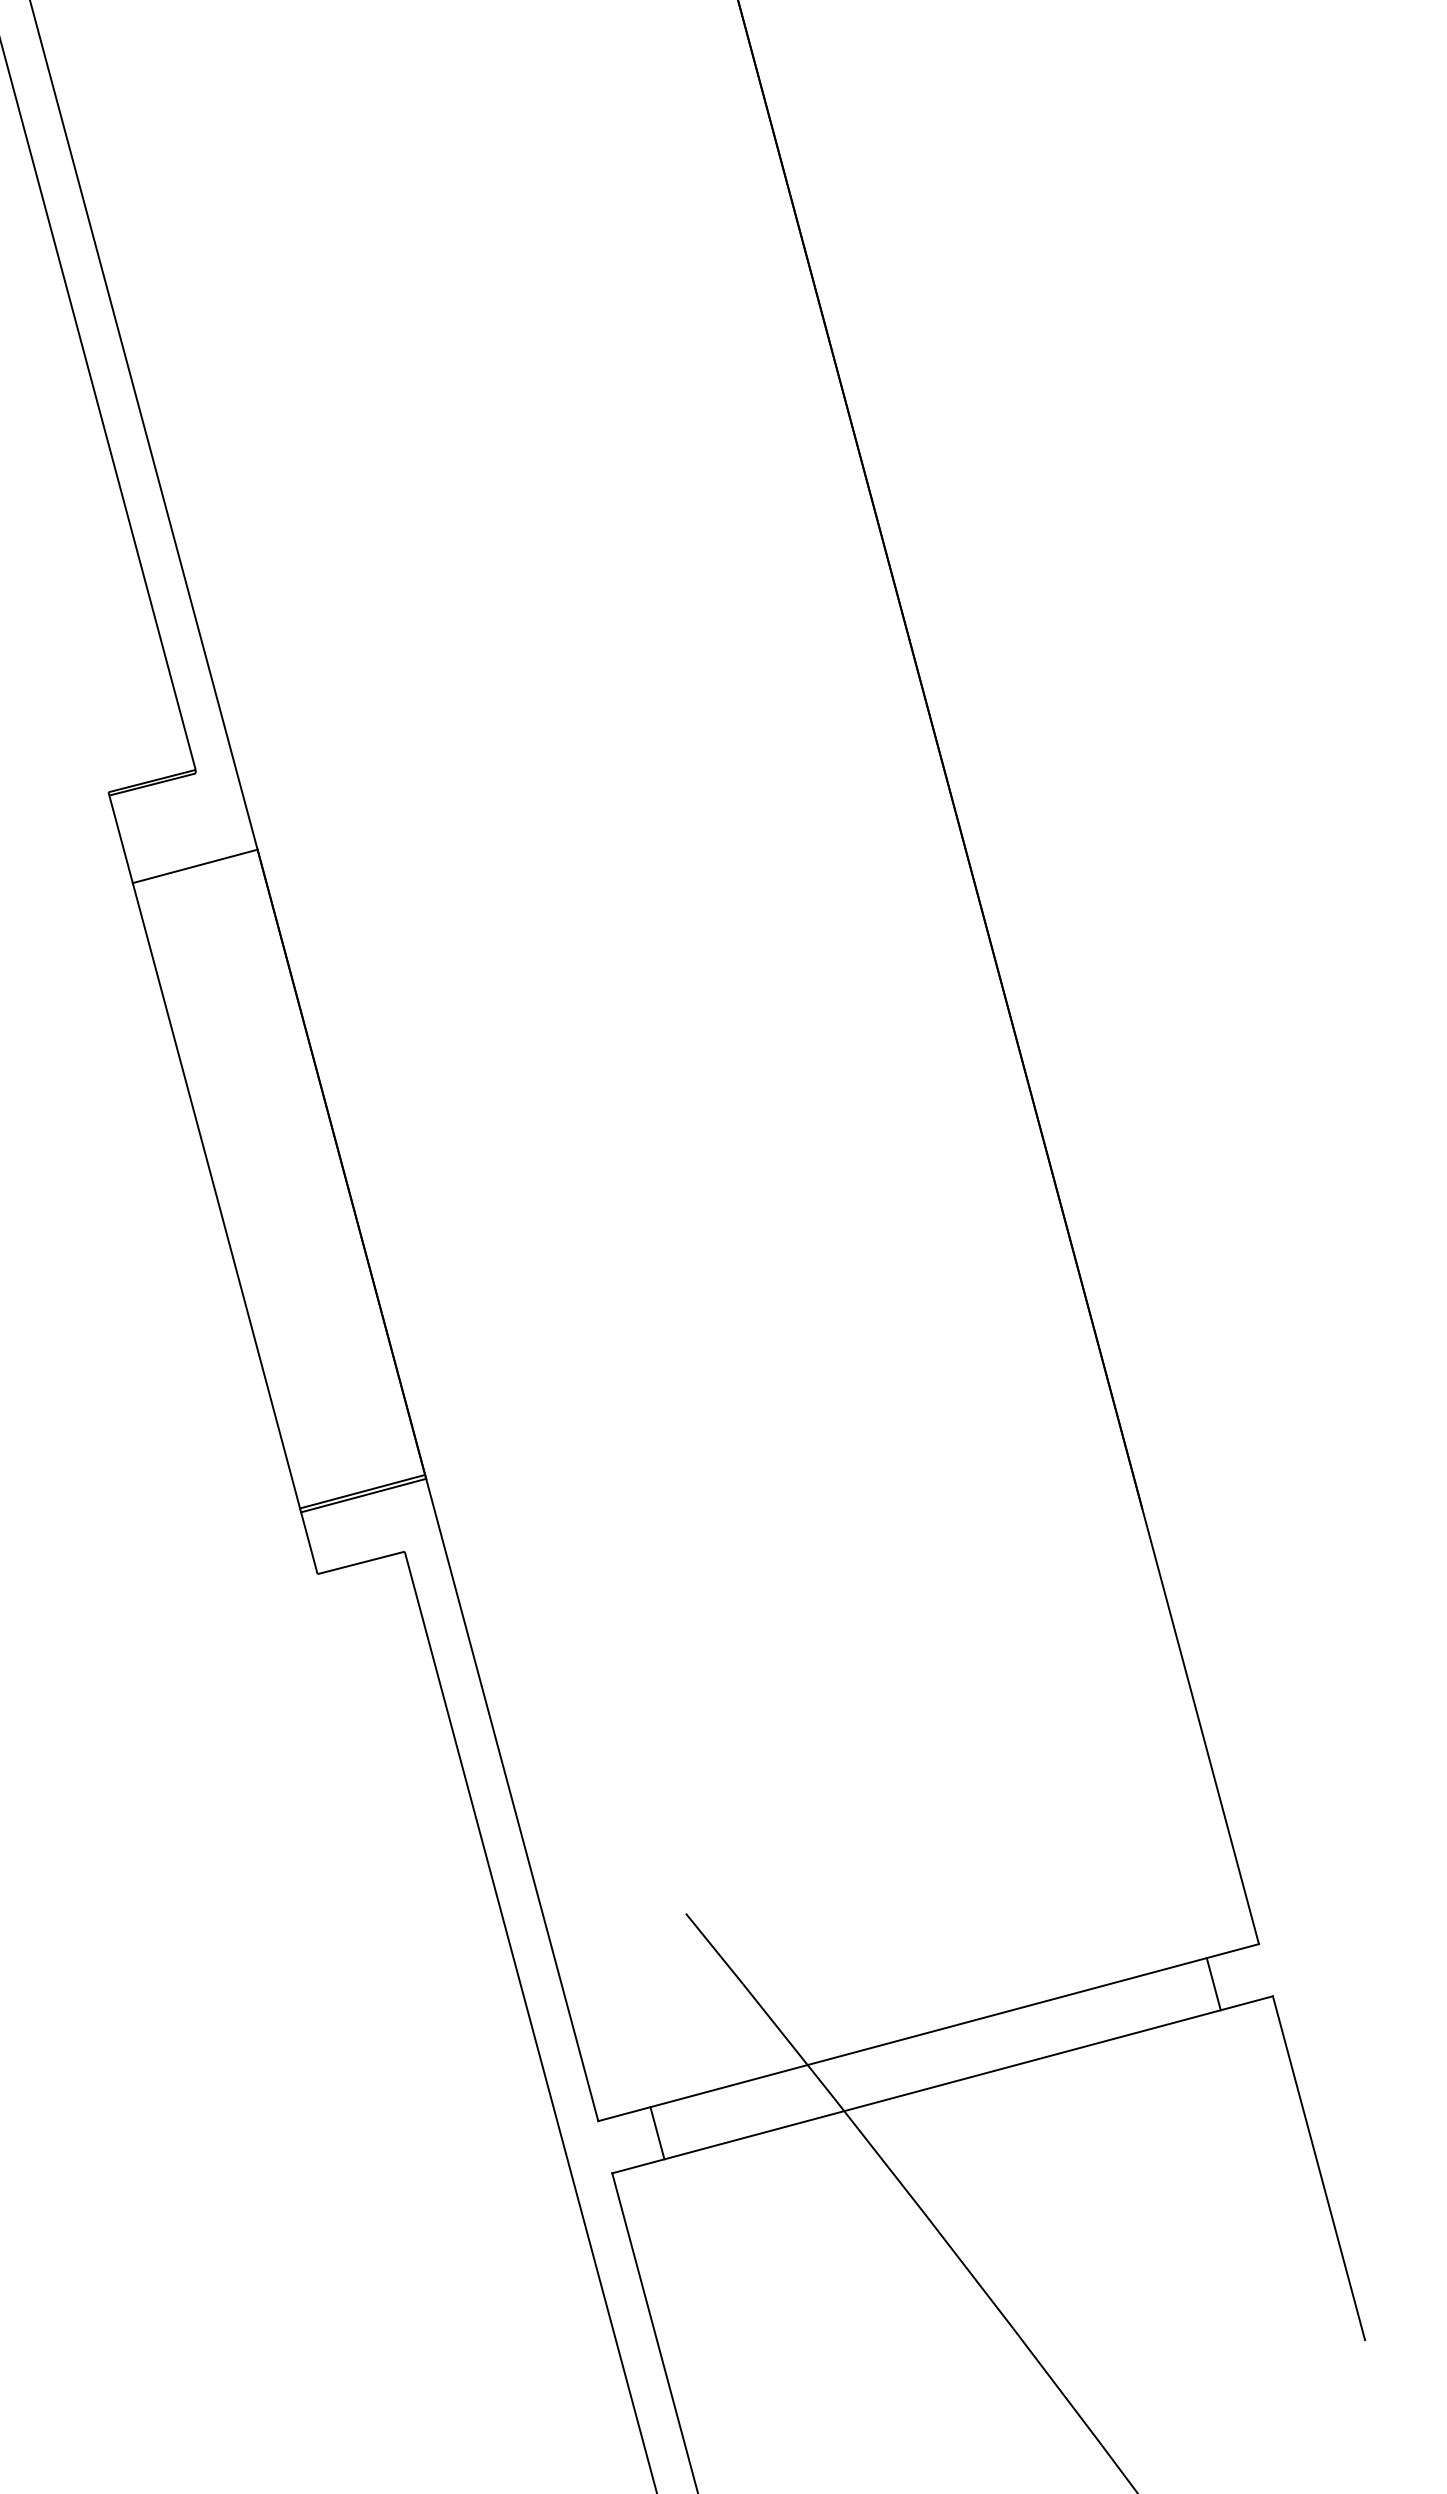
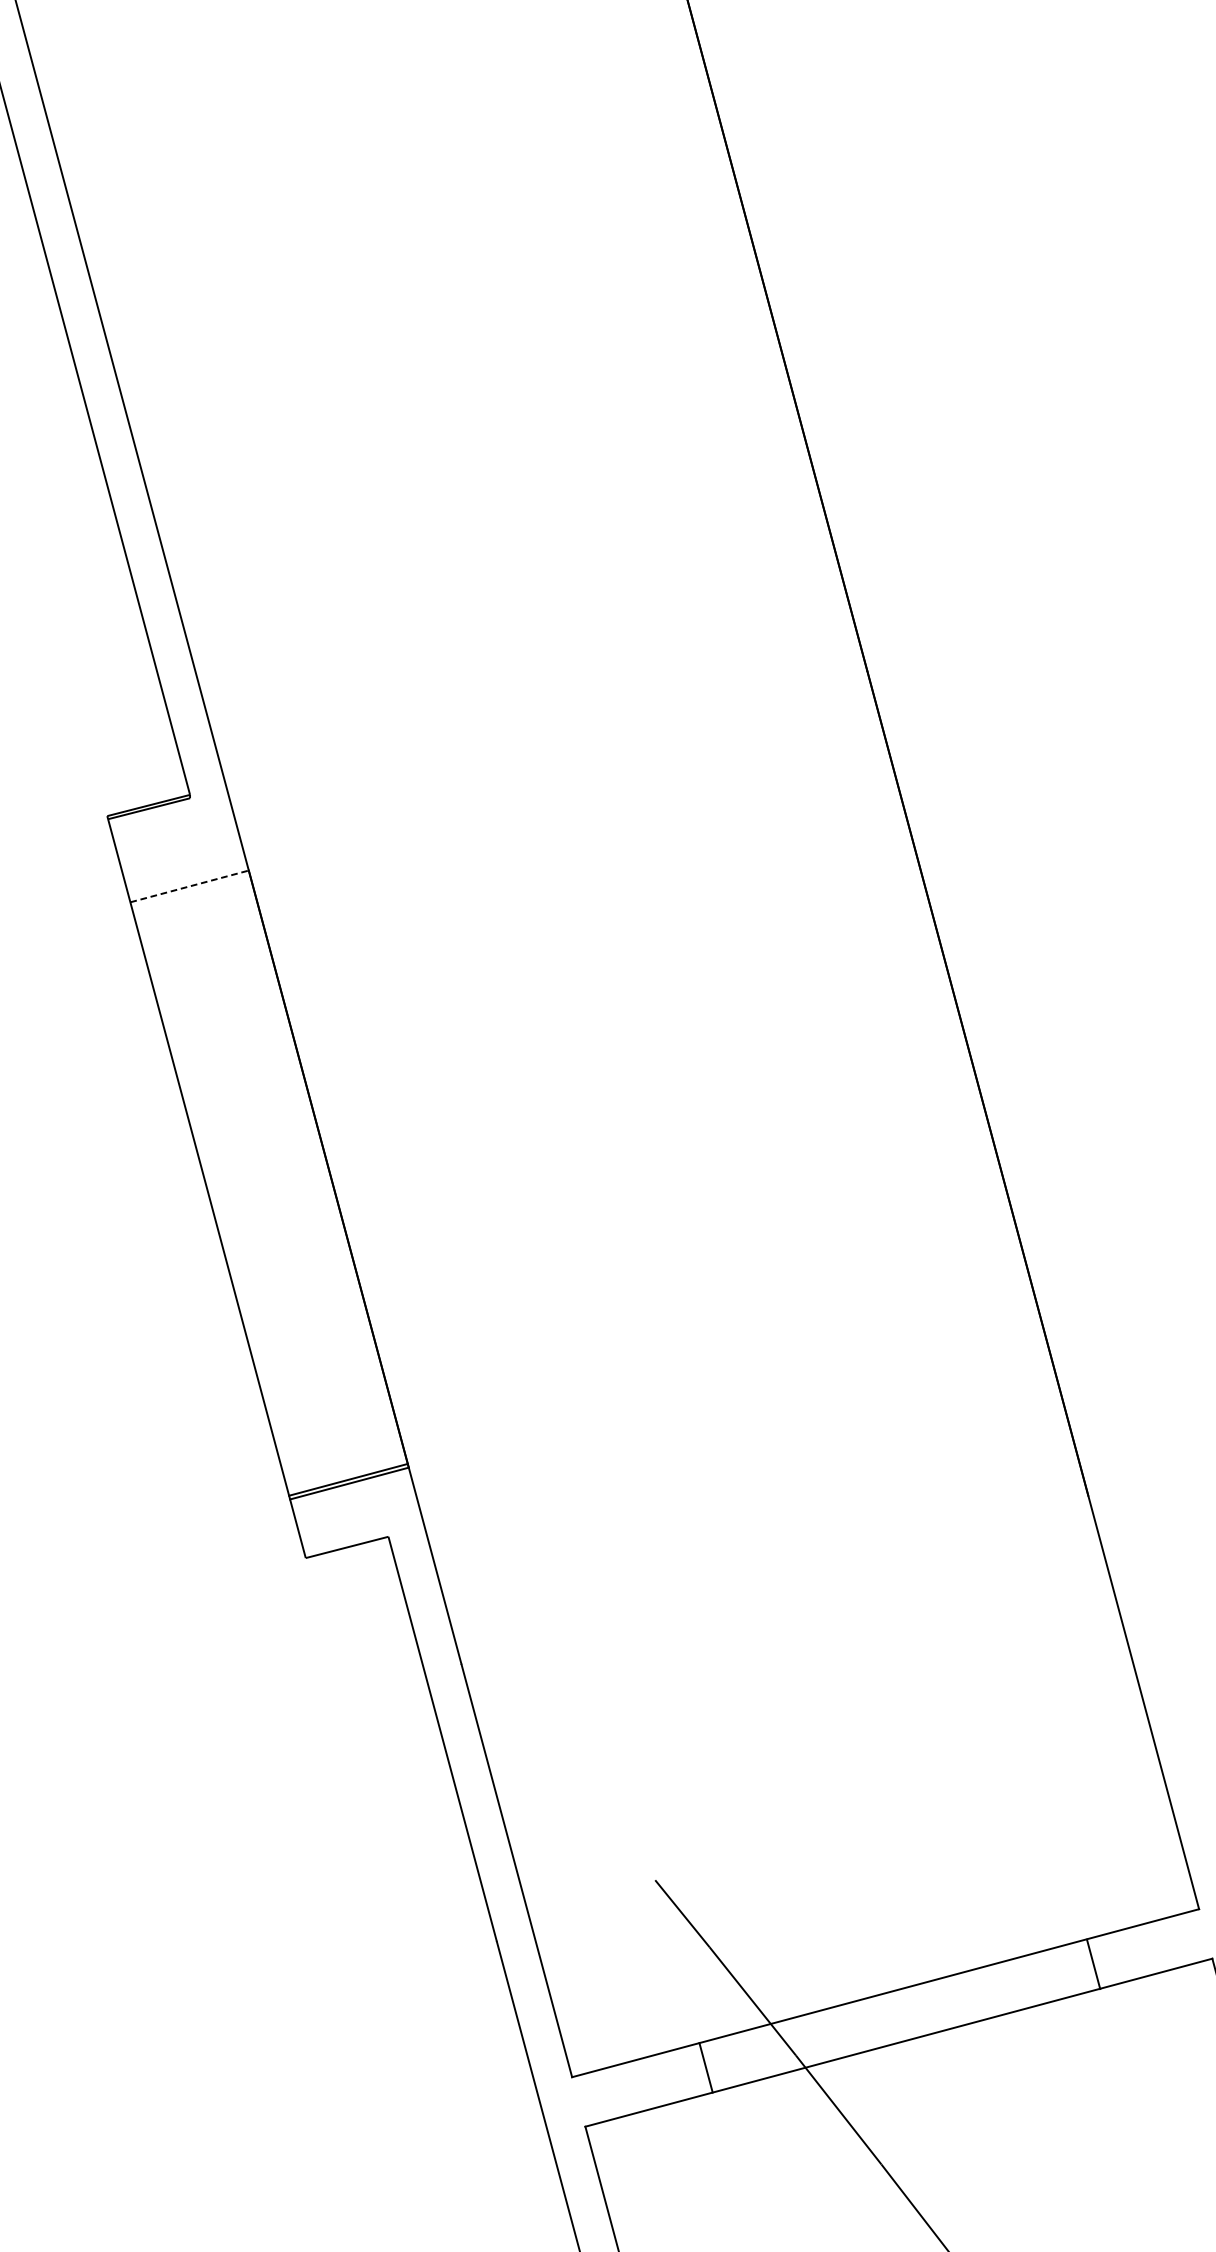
line: (195, 866) -> (189, 886), solid -> dashed
line: (1213, 1984) -> (1093, 1964), moved
line: (657, 2133) -> (706, 2068), moved

